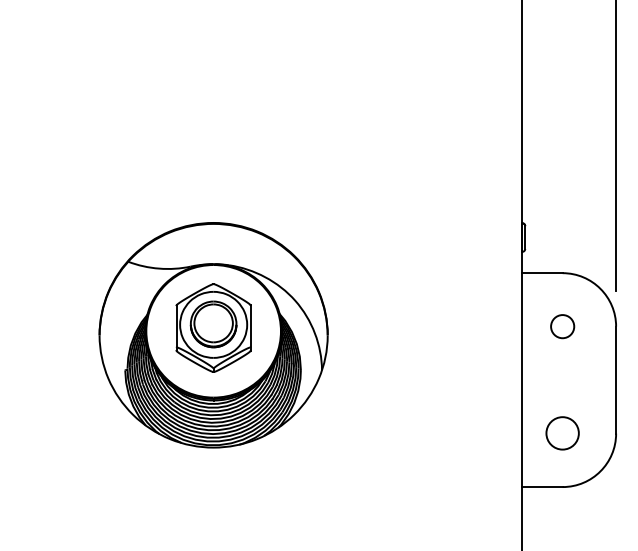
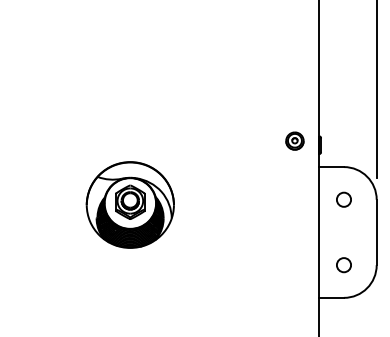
part: (481, 229) -> (294, 140), added
part: (211, 334) -> (129, 204), size x0.62
circle: (561, 434) -> (343, 265), size x0.71

